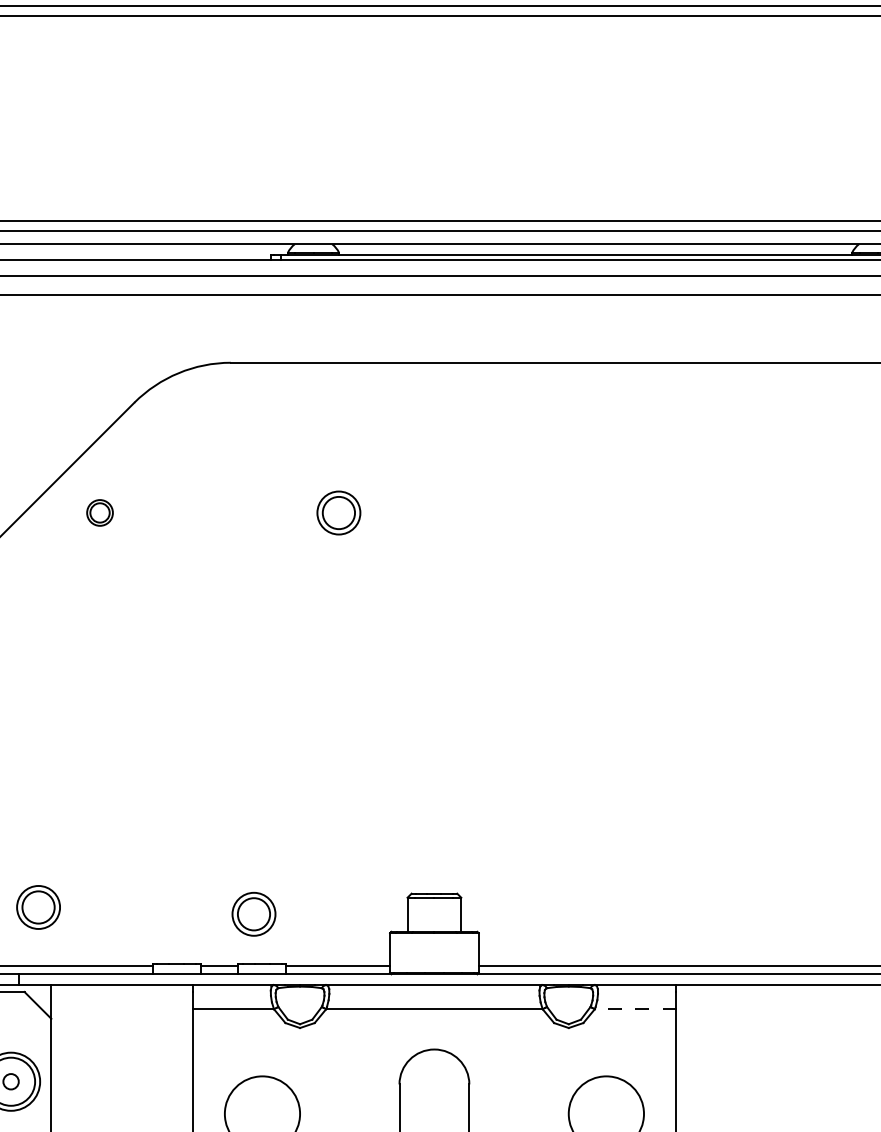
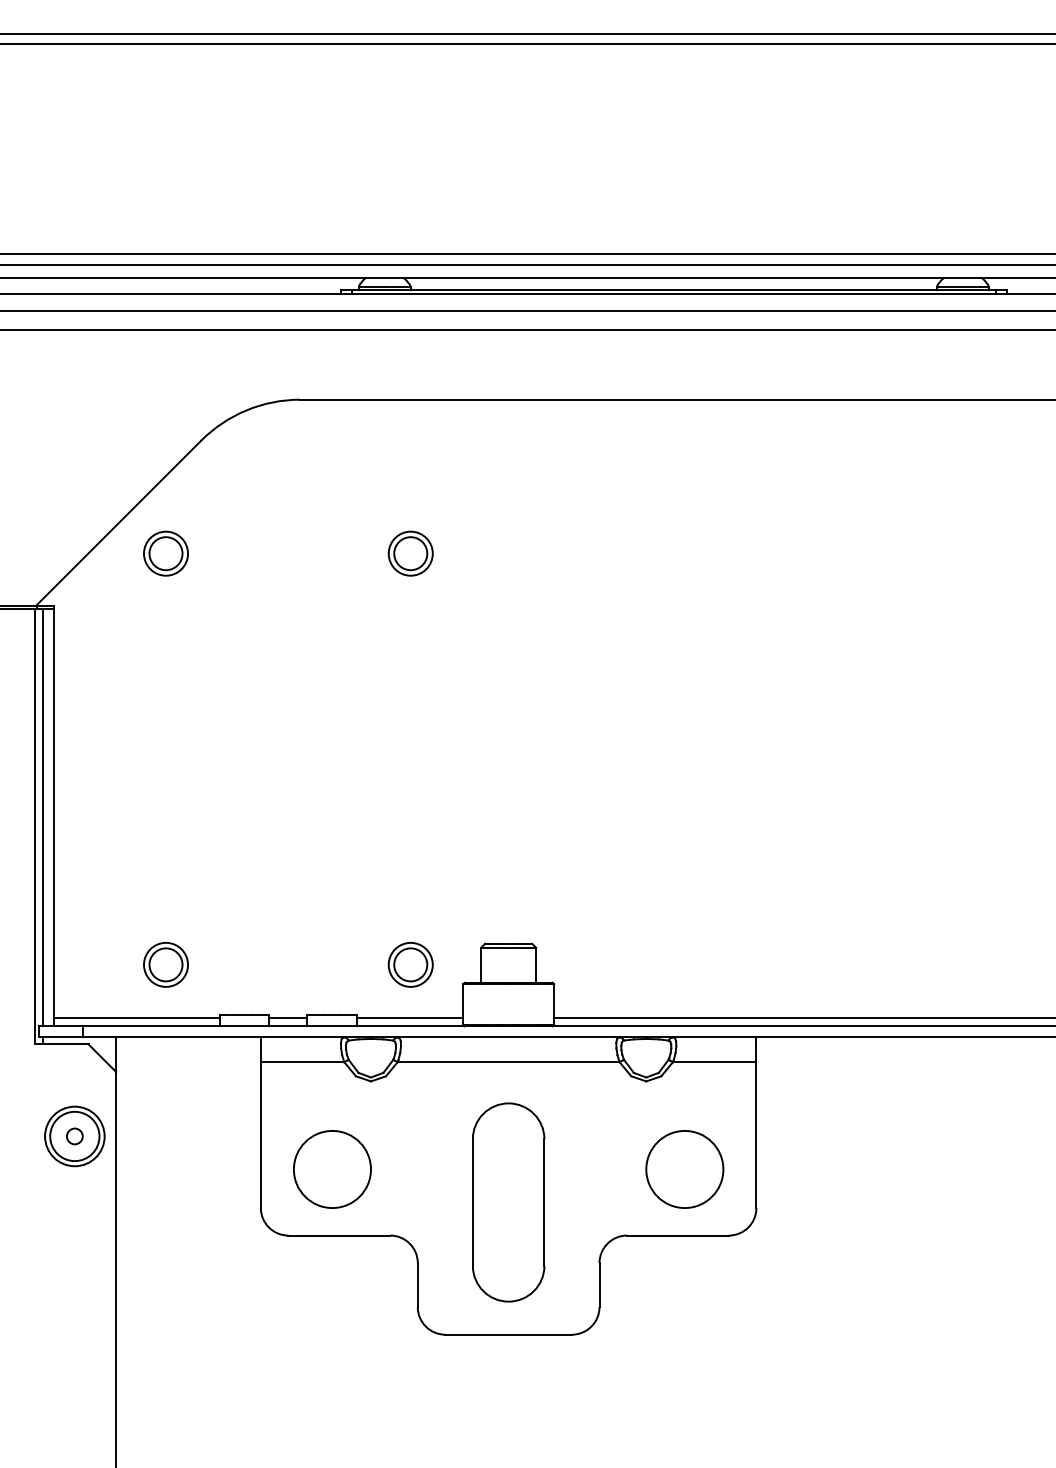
part: (99, 512) -> (165, 553), size x1.67
part: (38, 907) -> (165, 964), moved
part: (253, 913) -> (410, 964), moved
line: (635, 1009) -> (714, 1062), dashed -> solid

